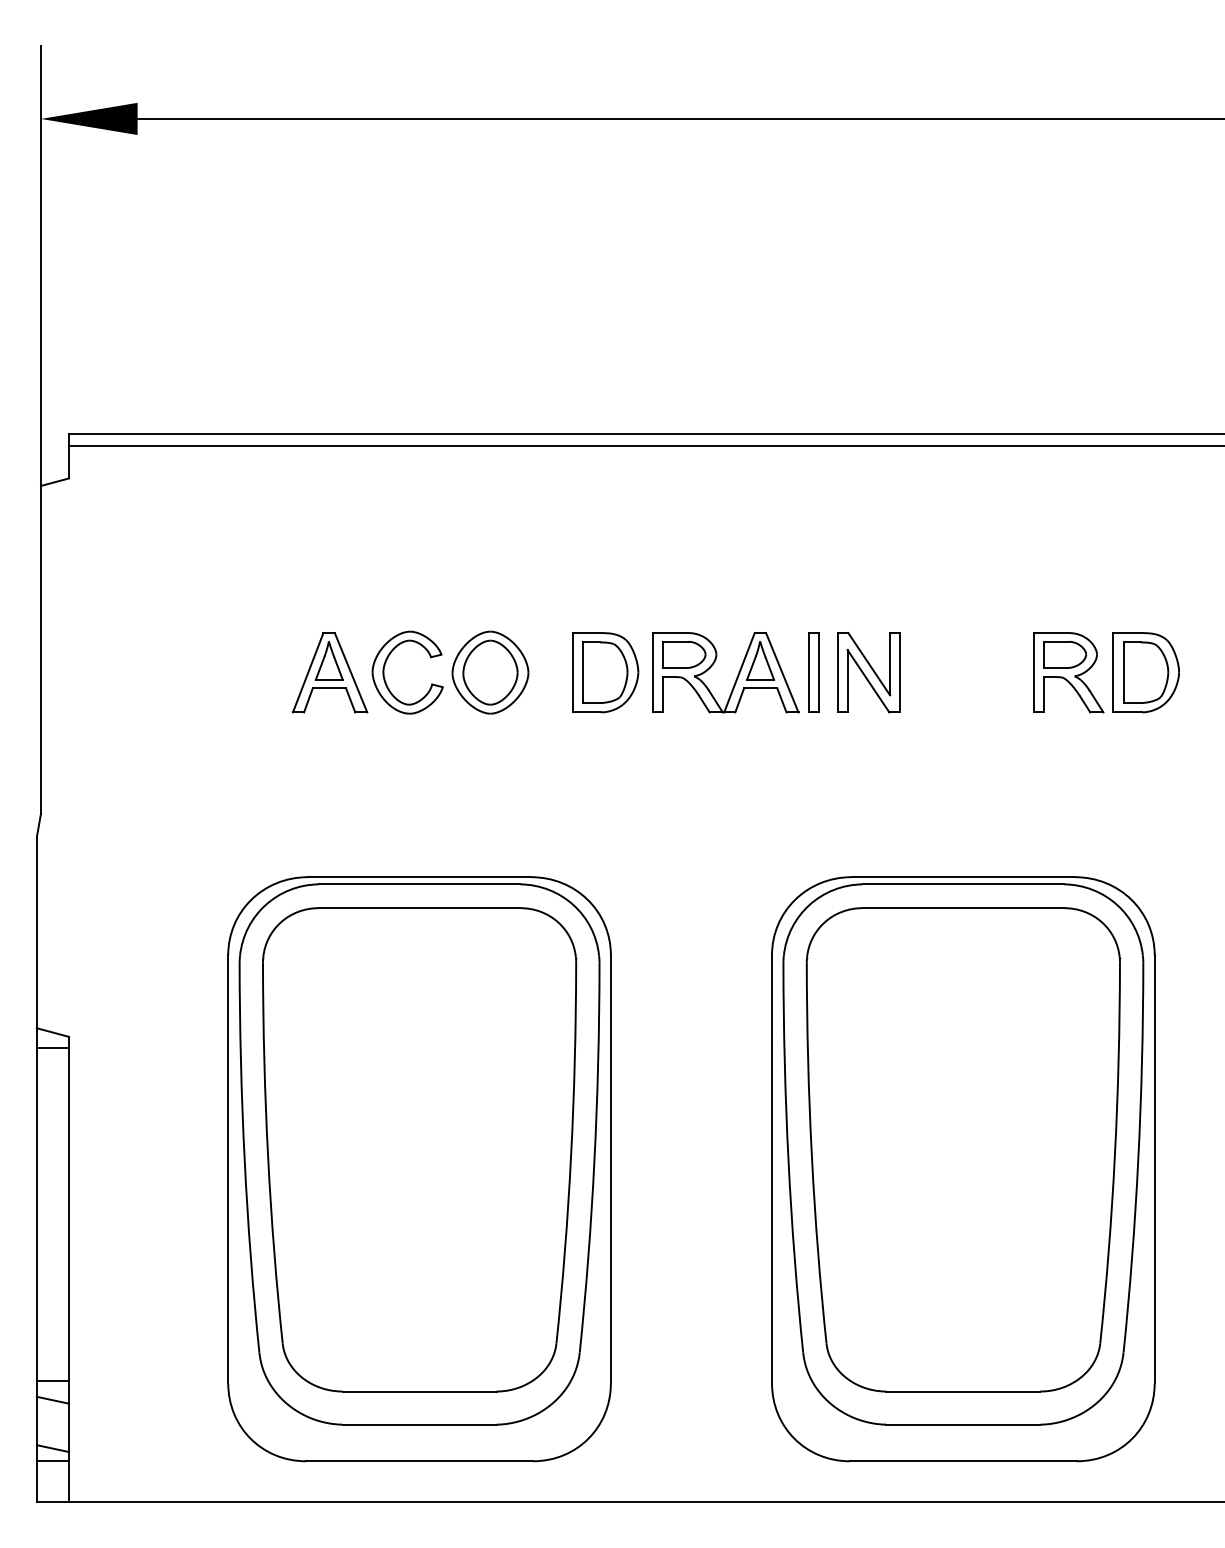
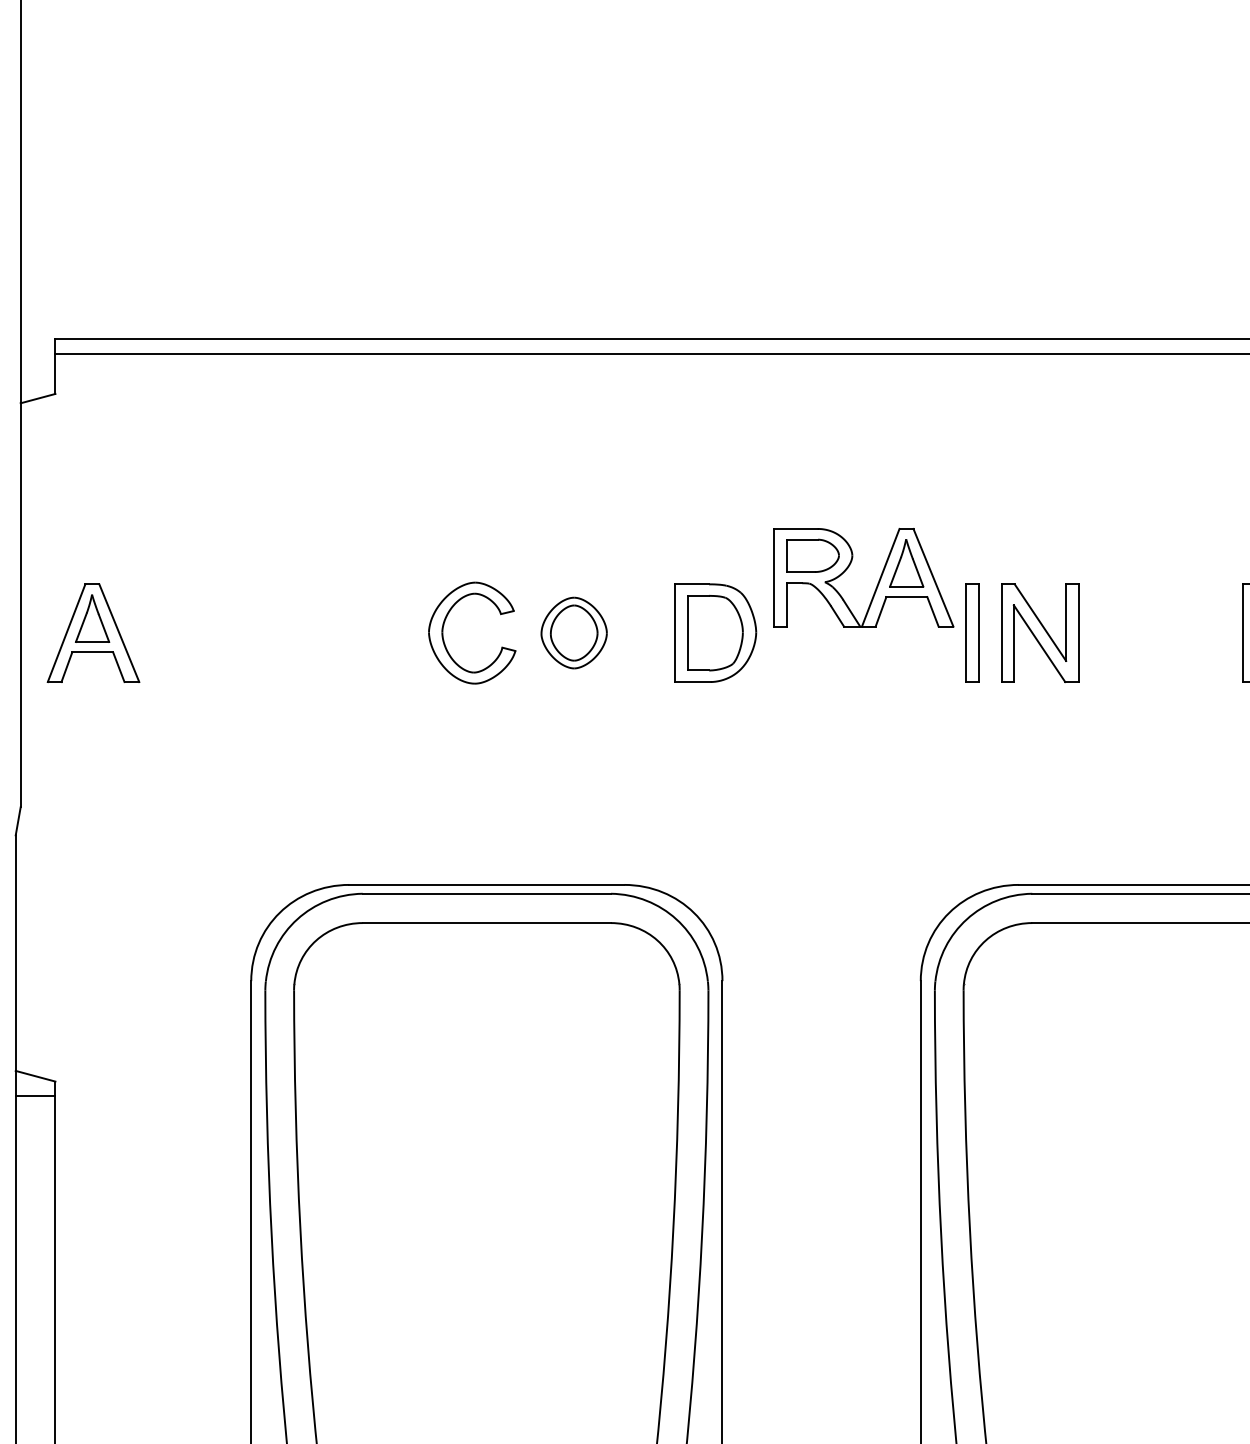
part: (330, 672) -> (94, 632), moved
part: (490, 672) -> (574, 632), size x0.7
part: (736, 677) -> (877, 583), moved

